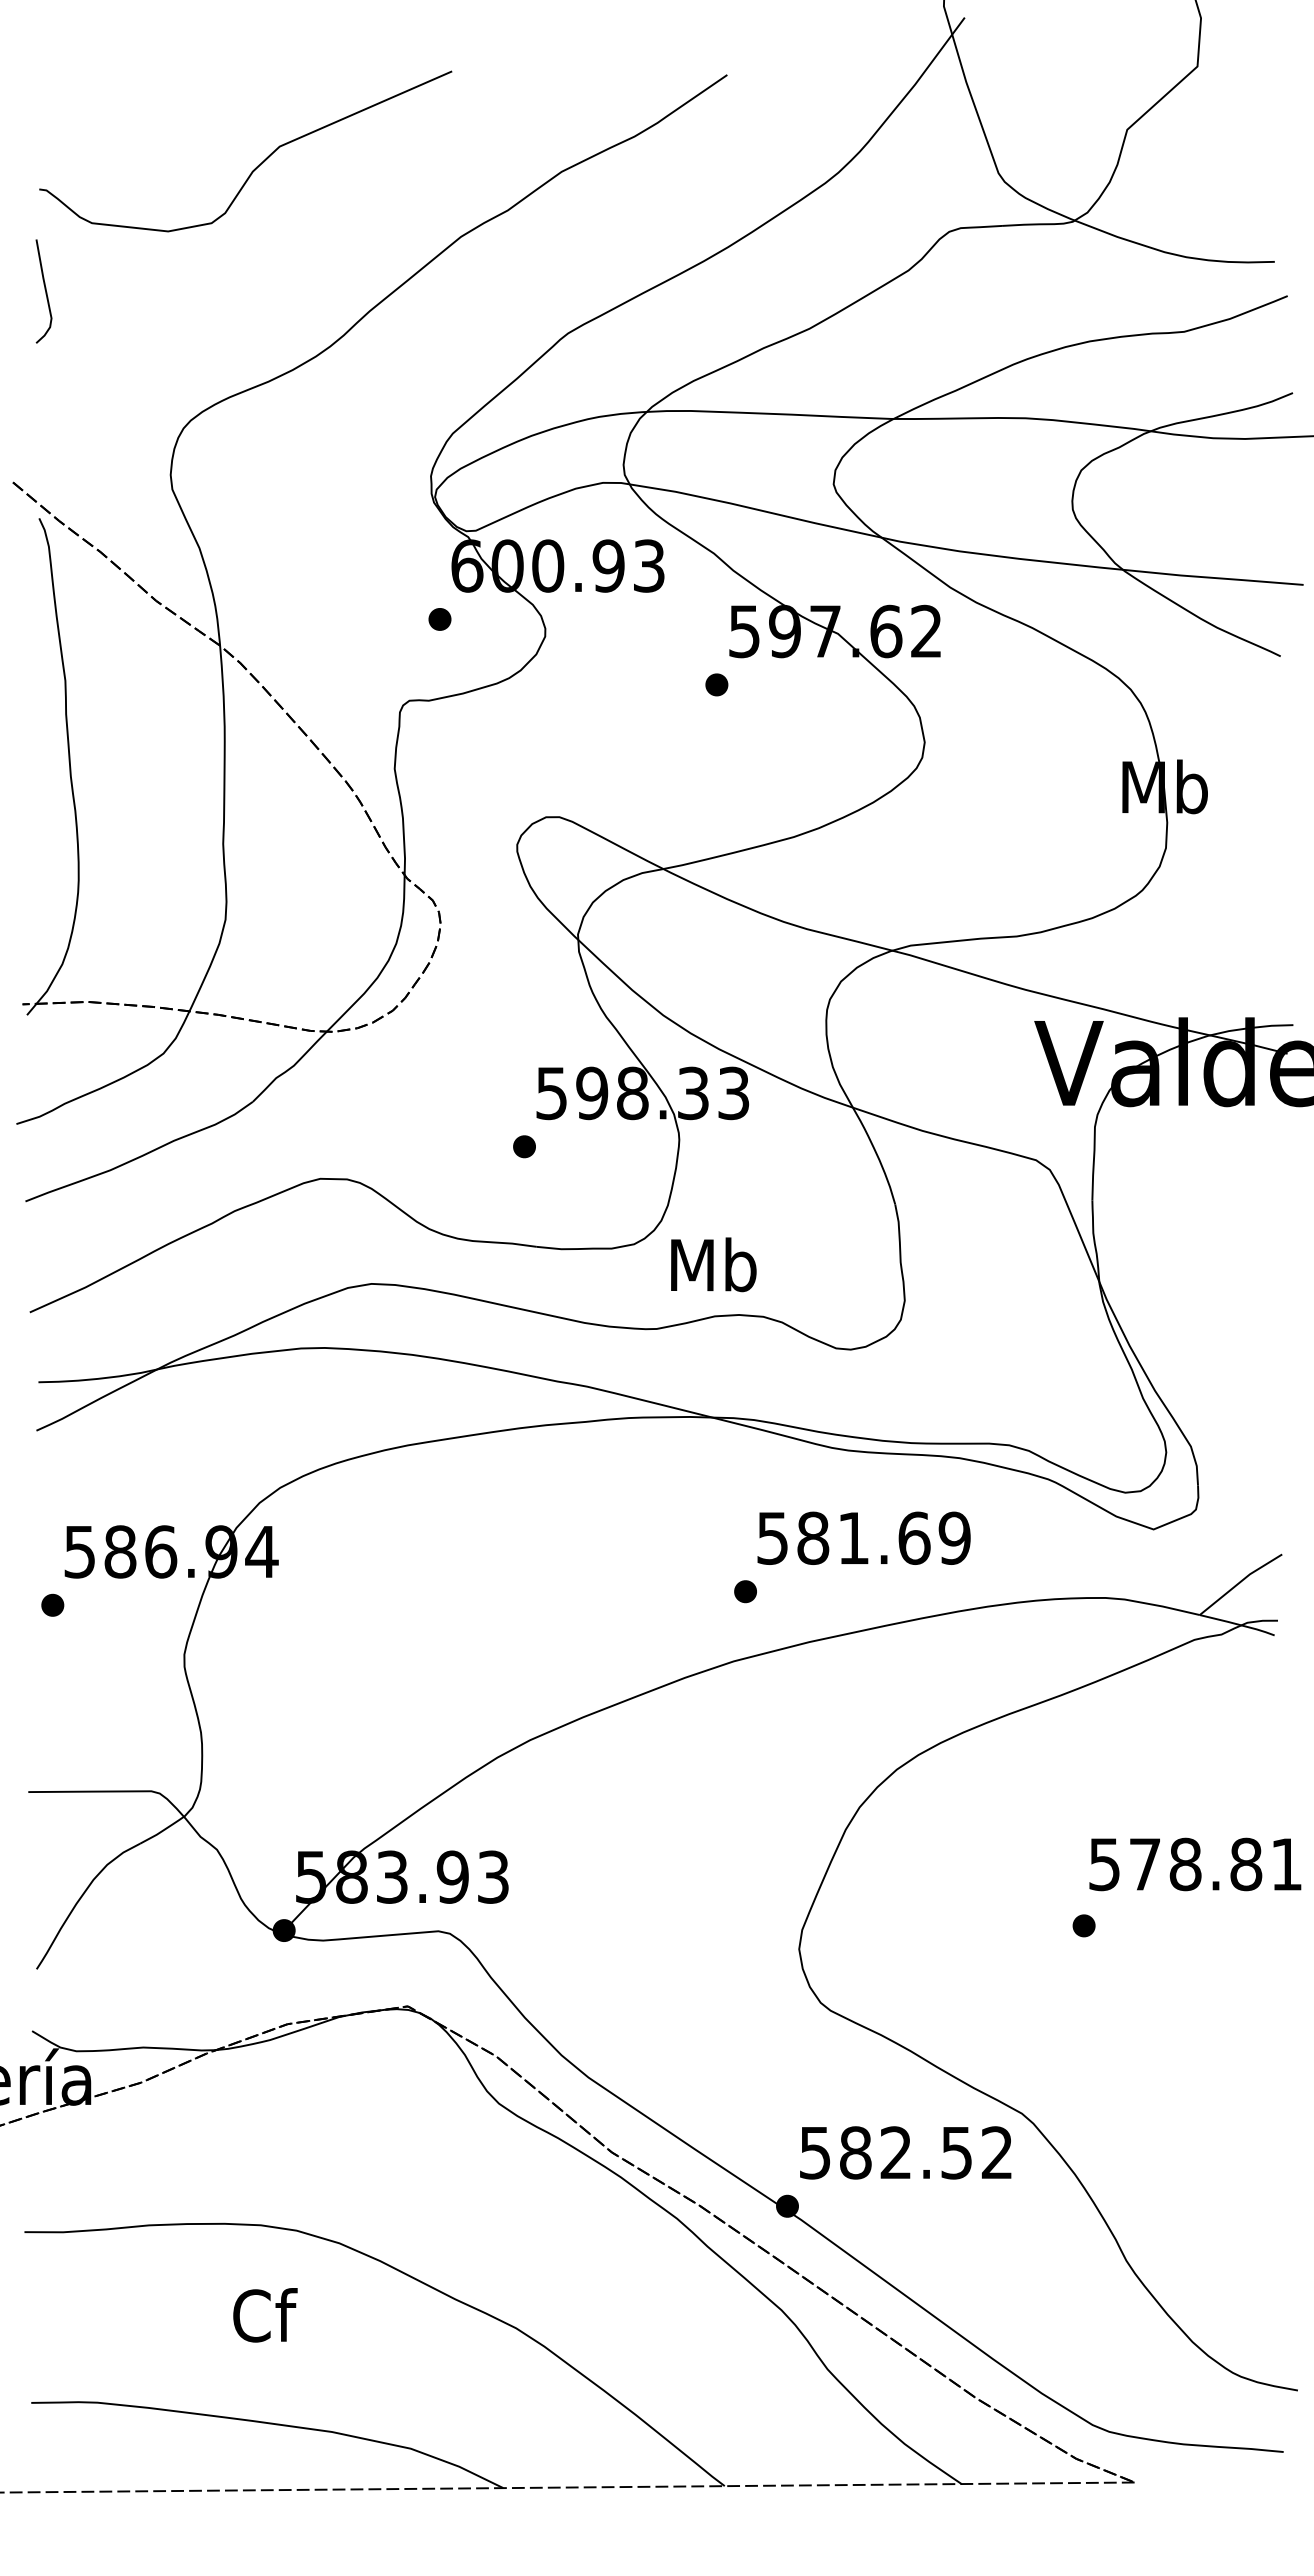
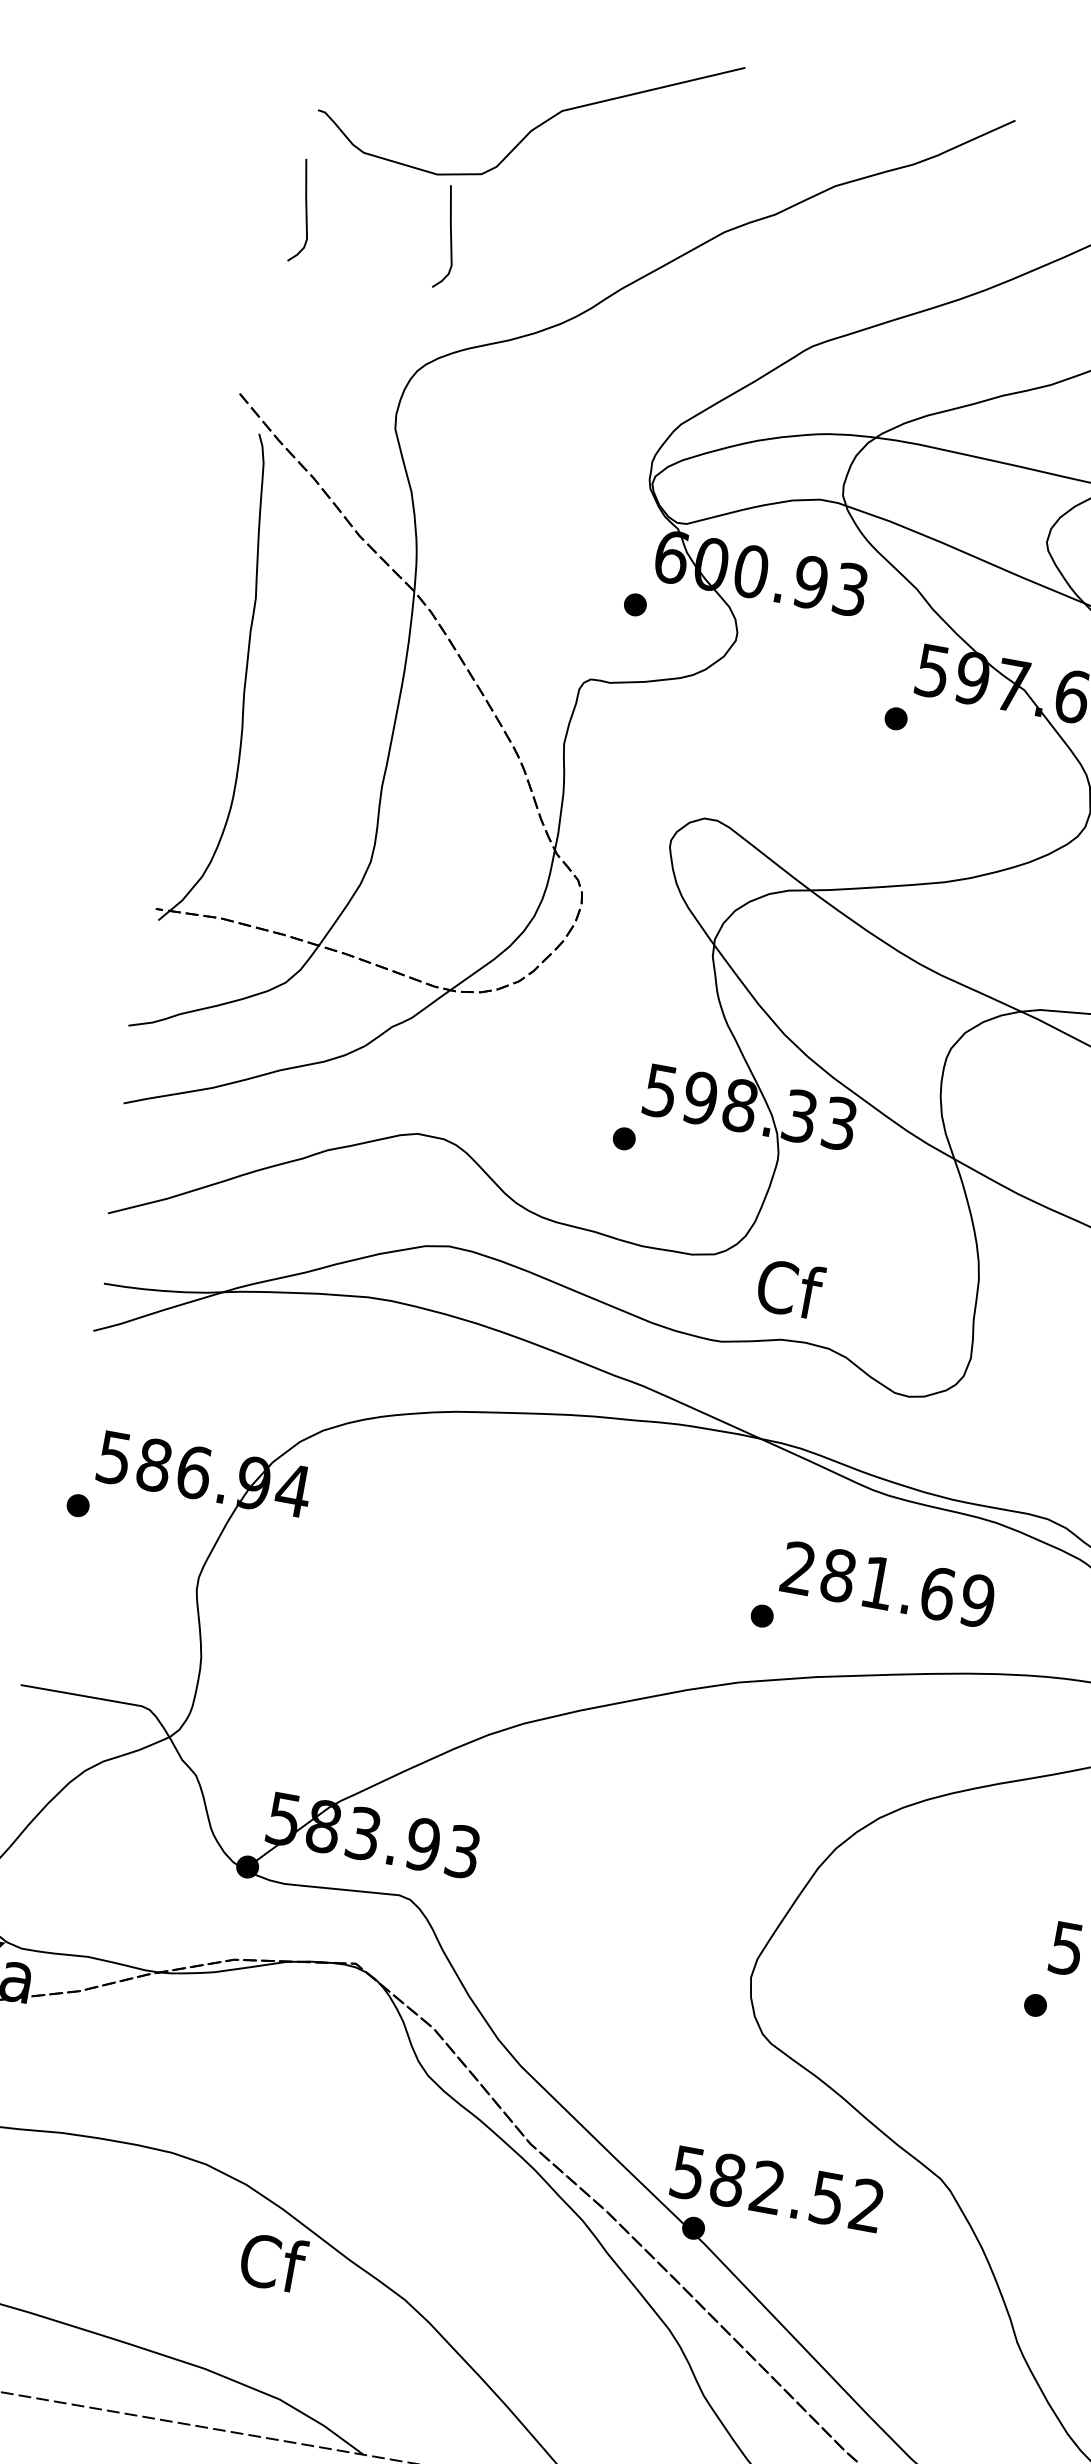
curve: (192, 291) -> (450, 237), added
text: (713, 1264) -> (789, 1288), Mb -> Cf
text: (772, 1537) -> (798, 1567), 581.69 -> 281.69
text: (905, 2152) -> (776, 2188), moved
text: (265, 2315) -> (273, 2262), moved

